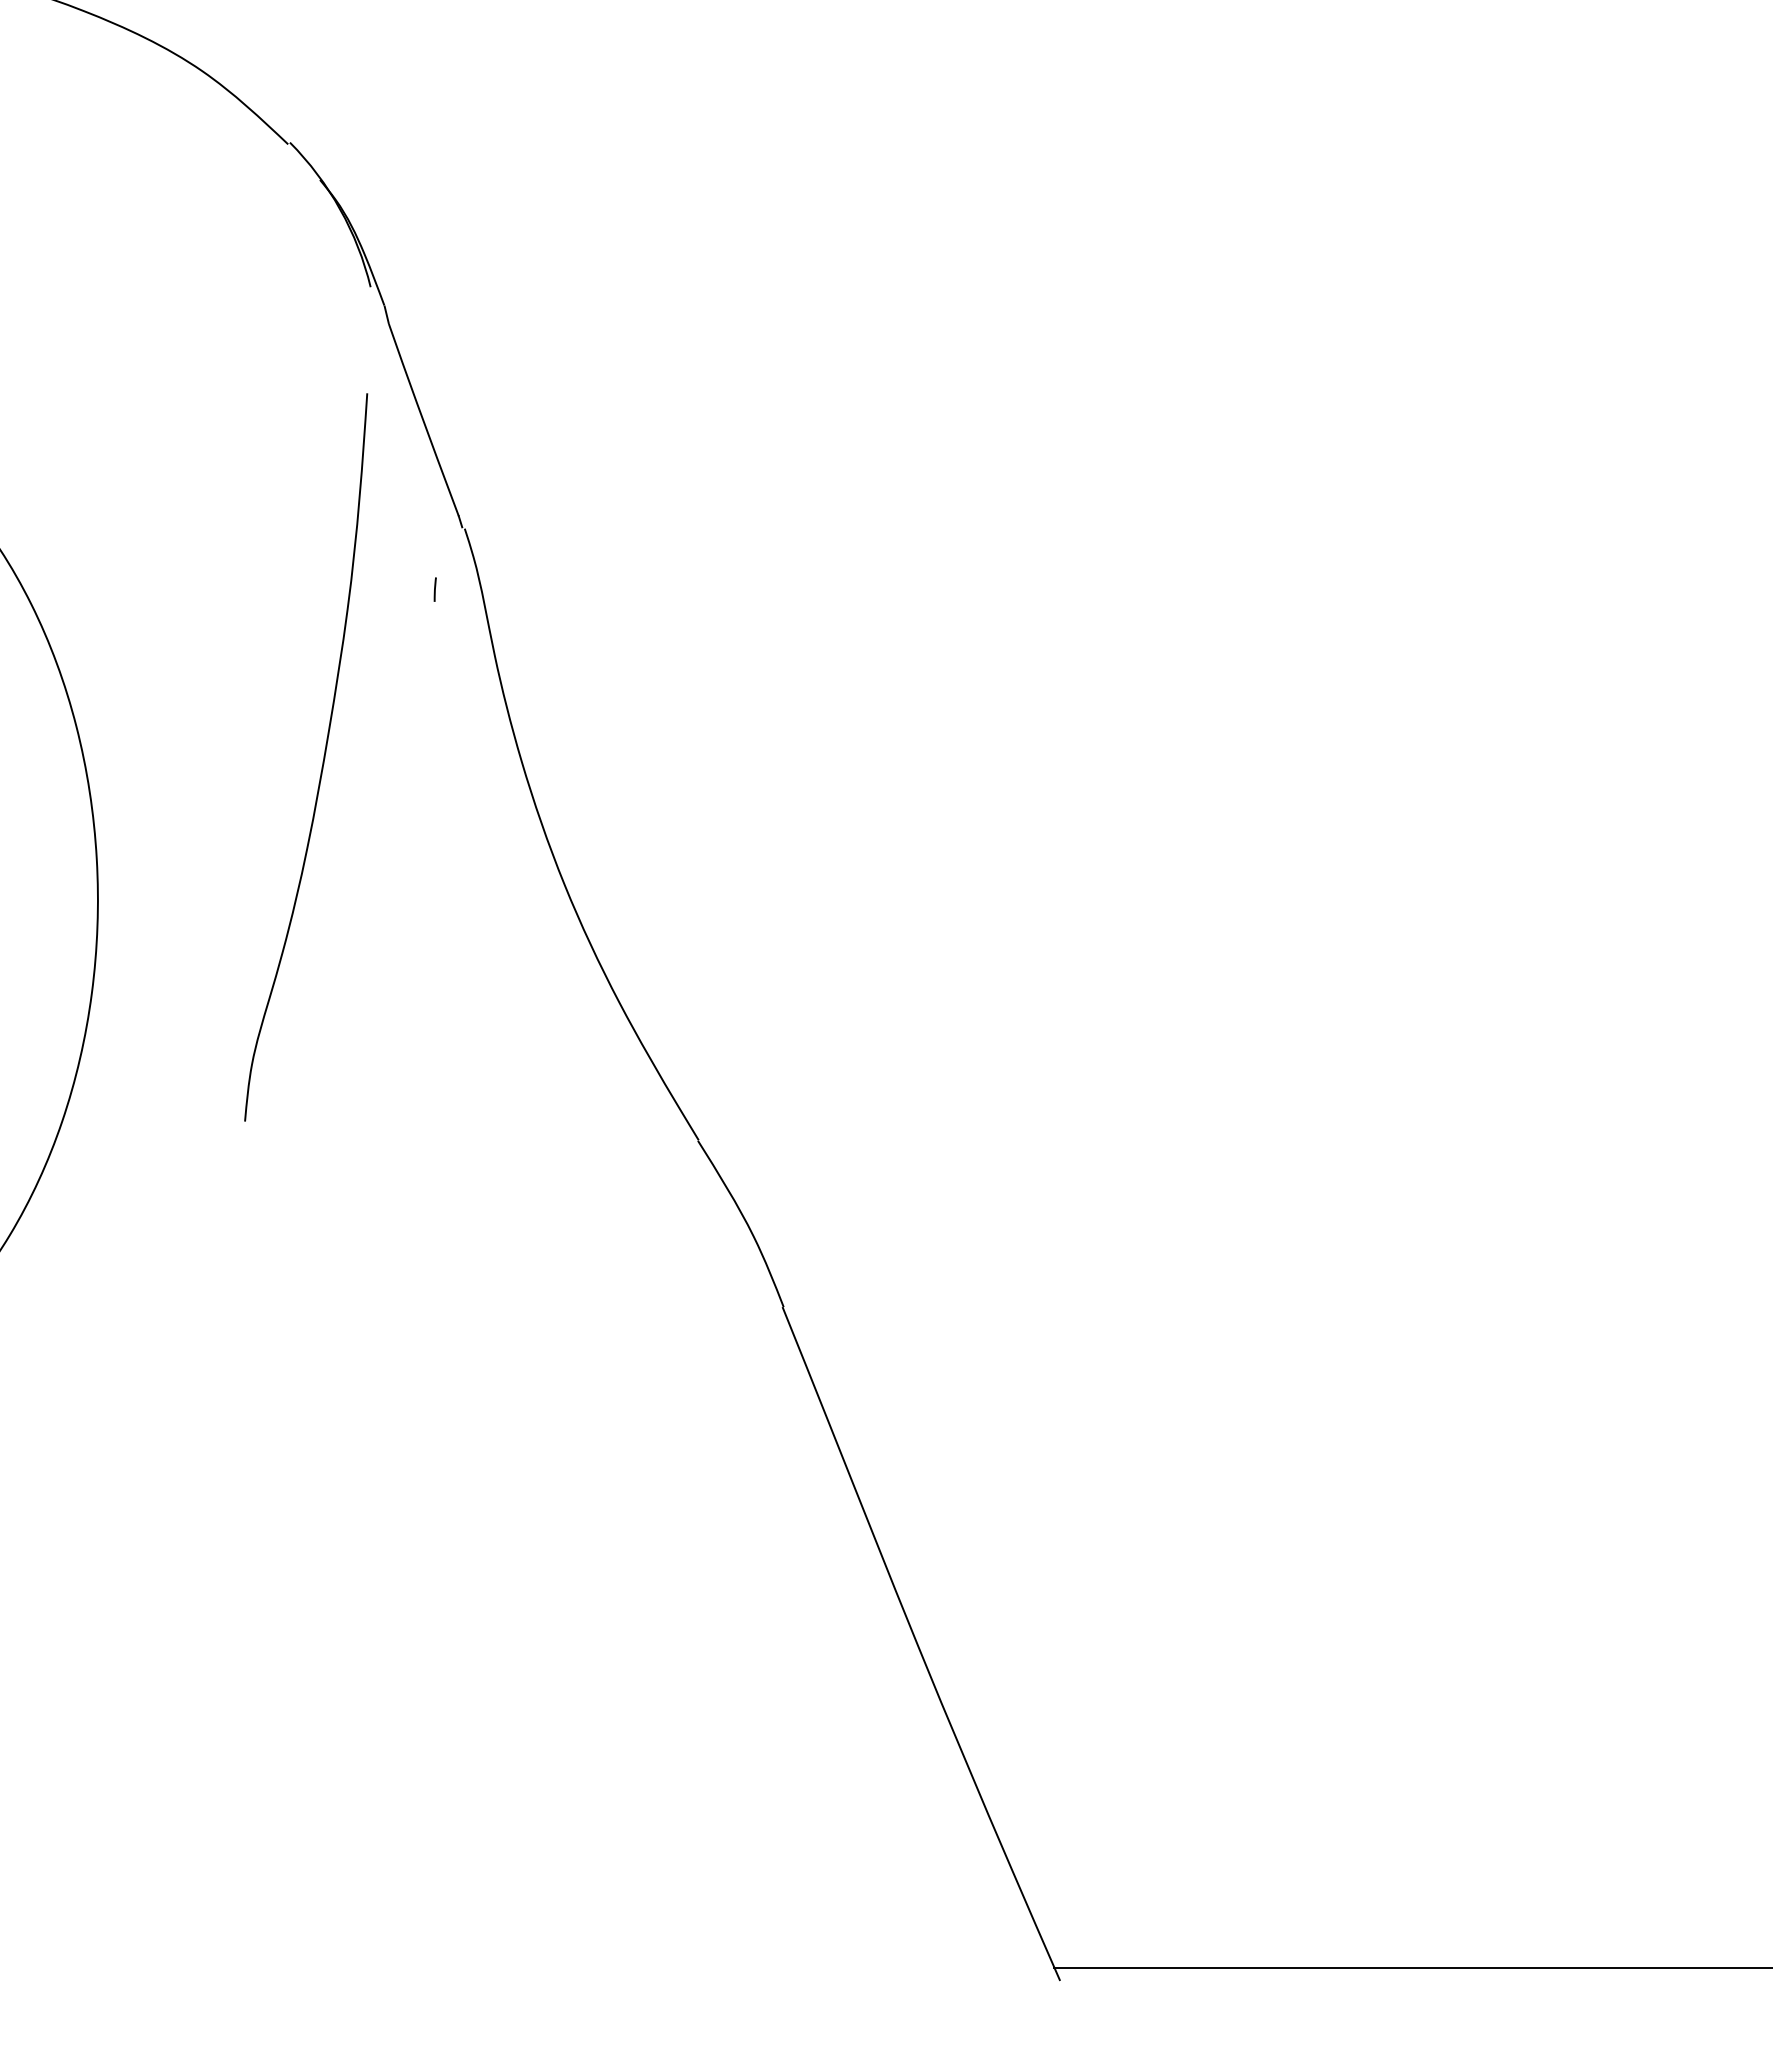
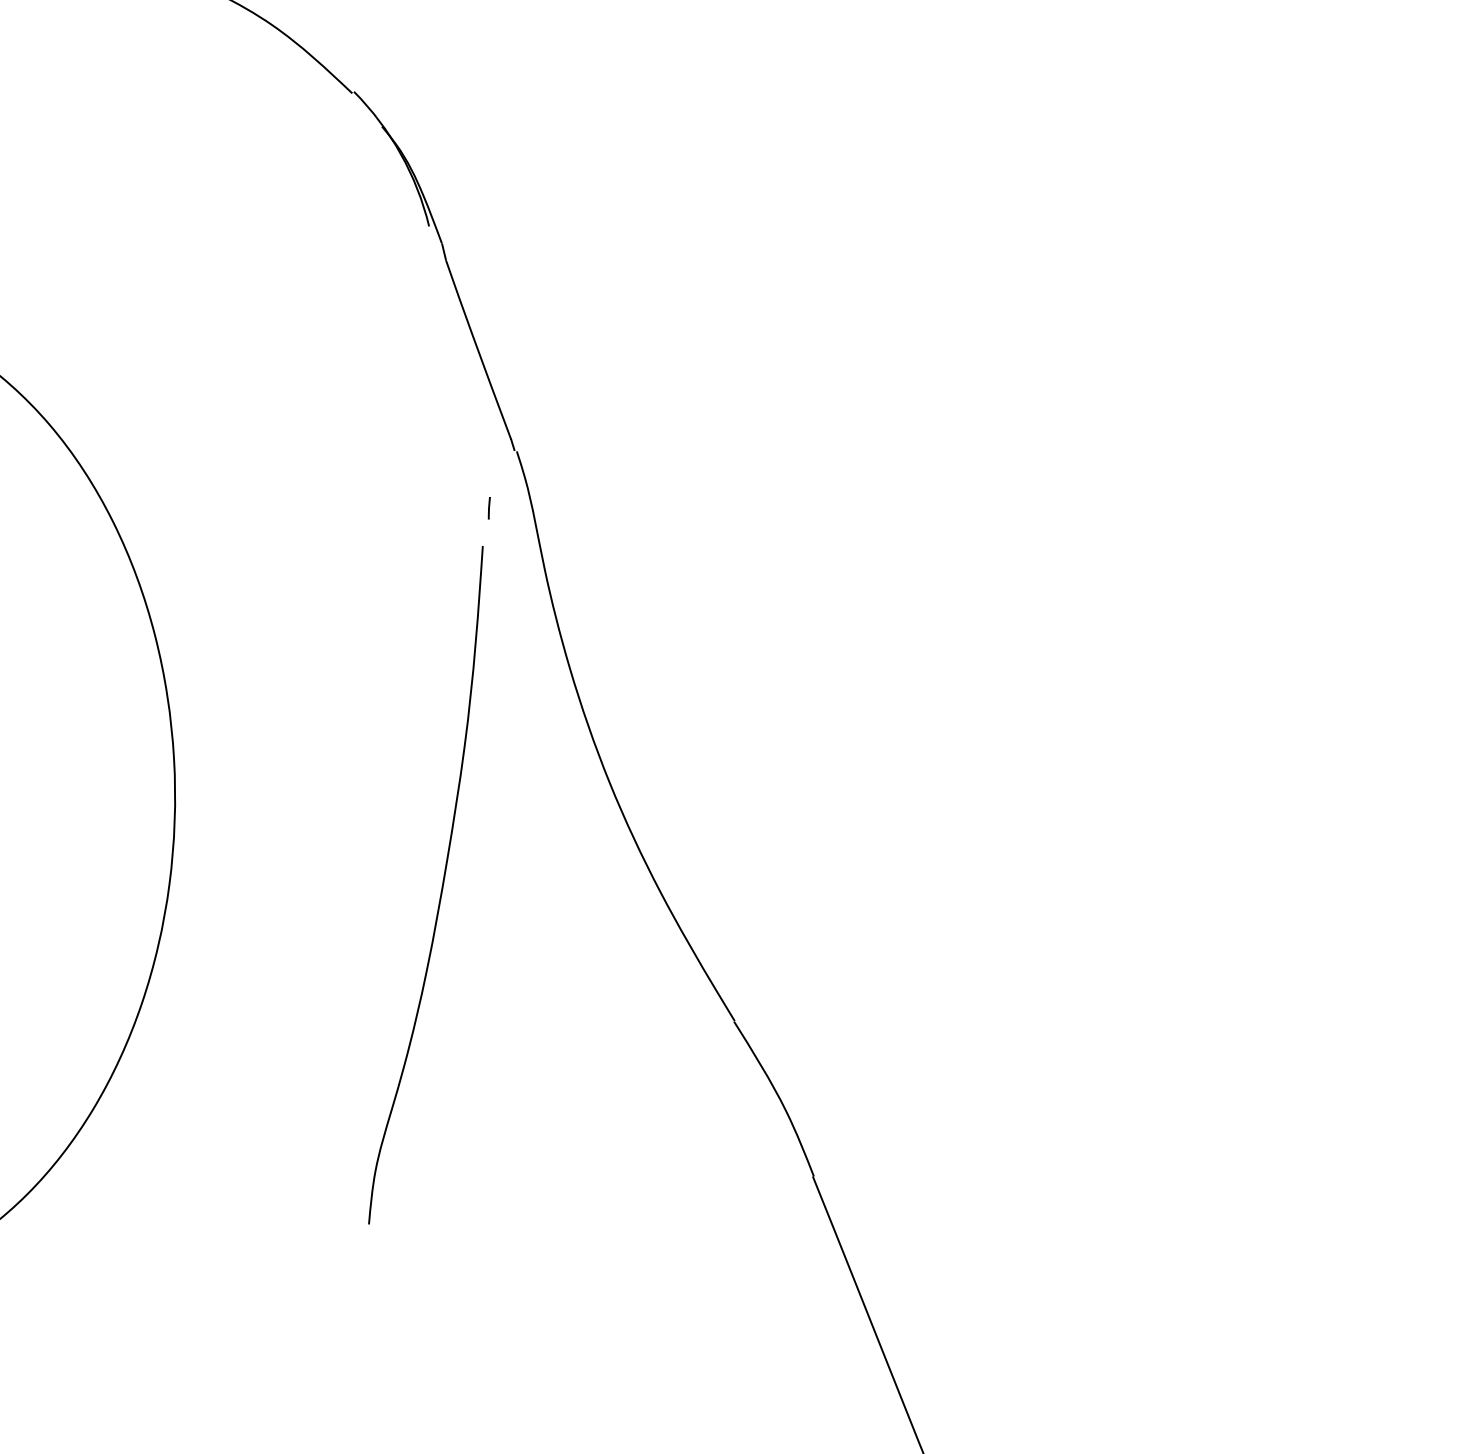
curve: (322, 761) -> (441, 889), moved

